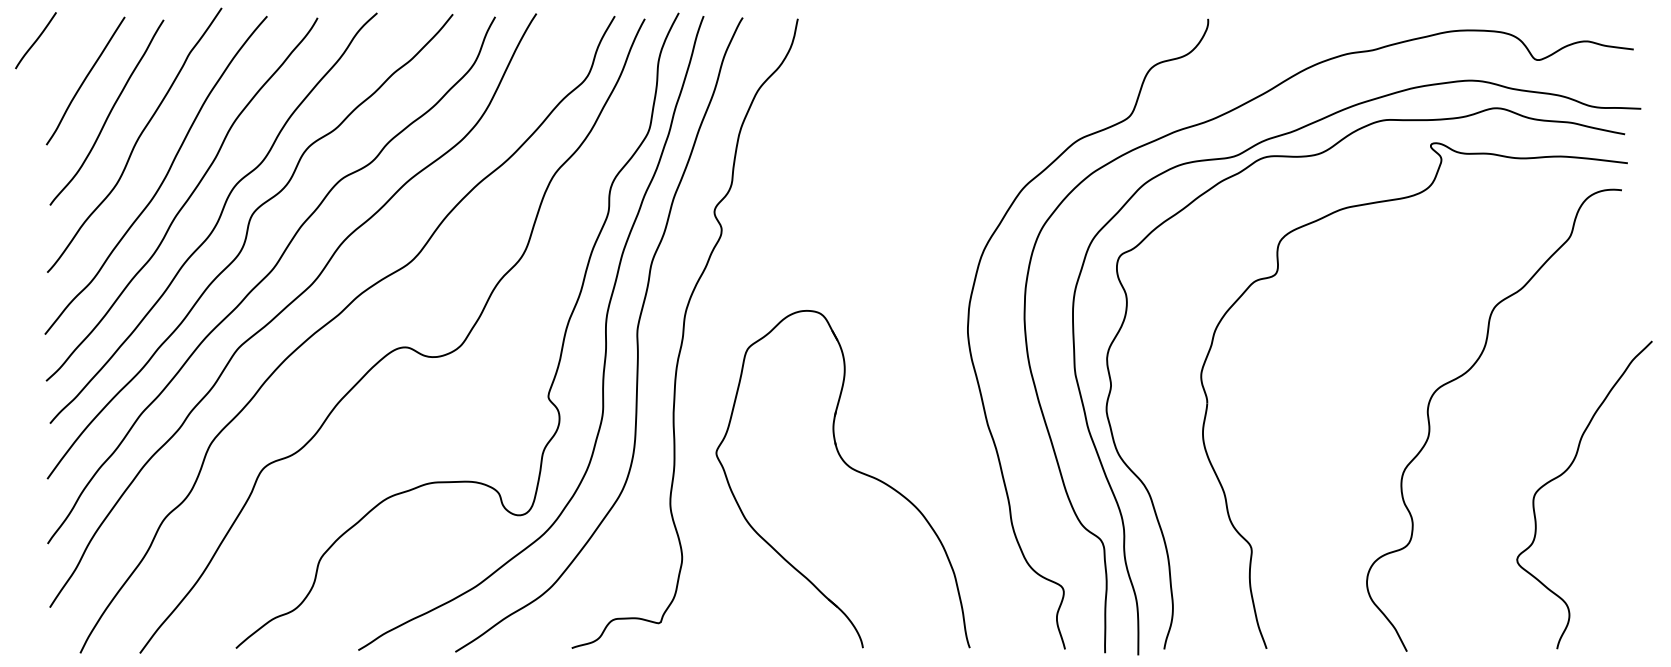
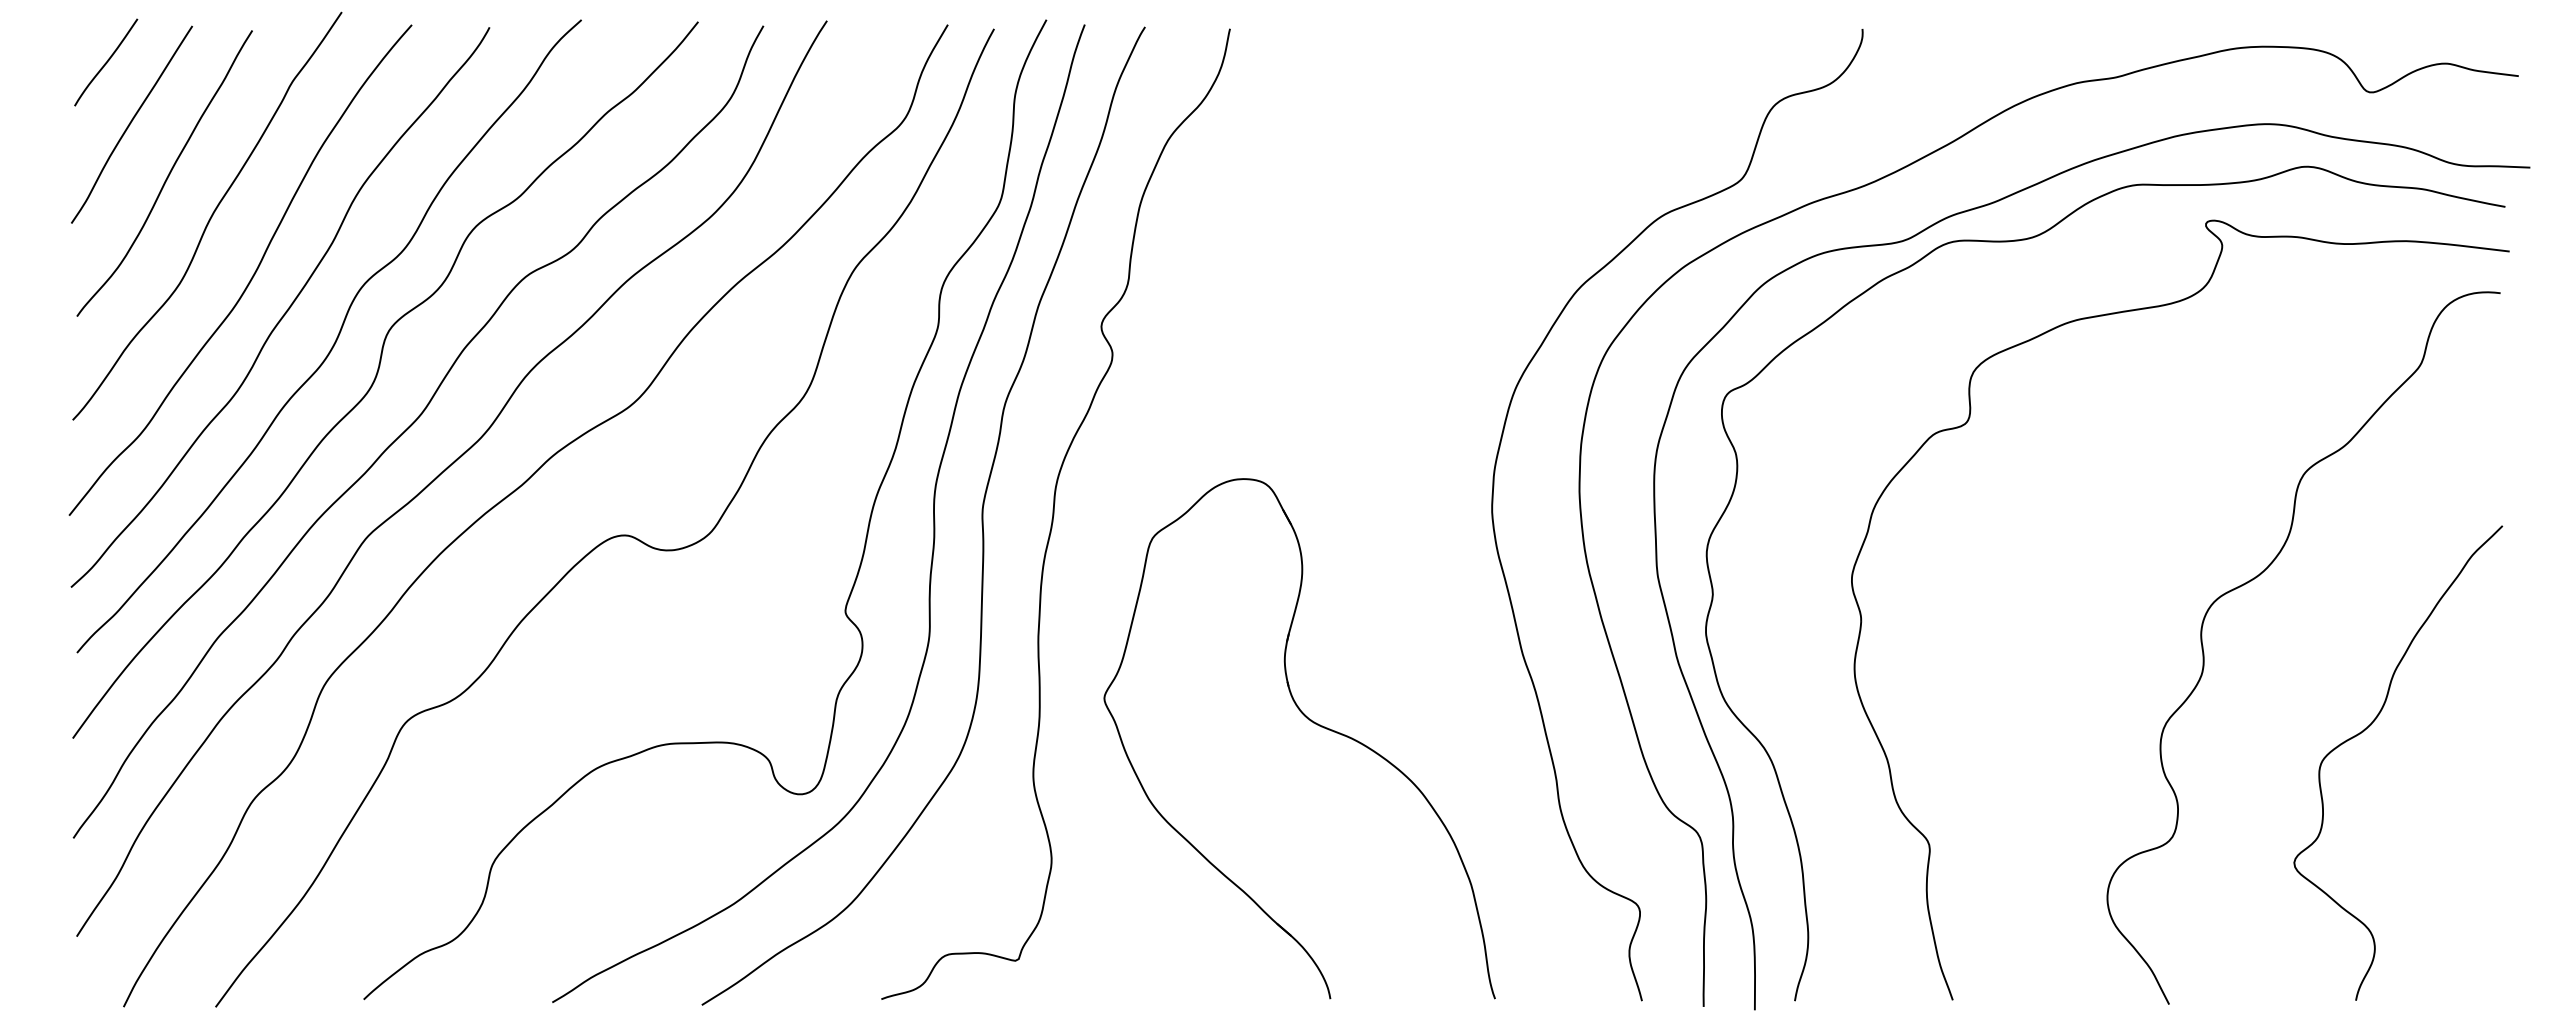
line: (35, 40) -> (105, 62), moved
curve: (1564, 473) -> (2367, 729), moved

